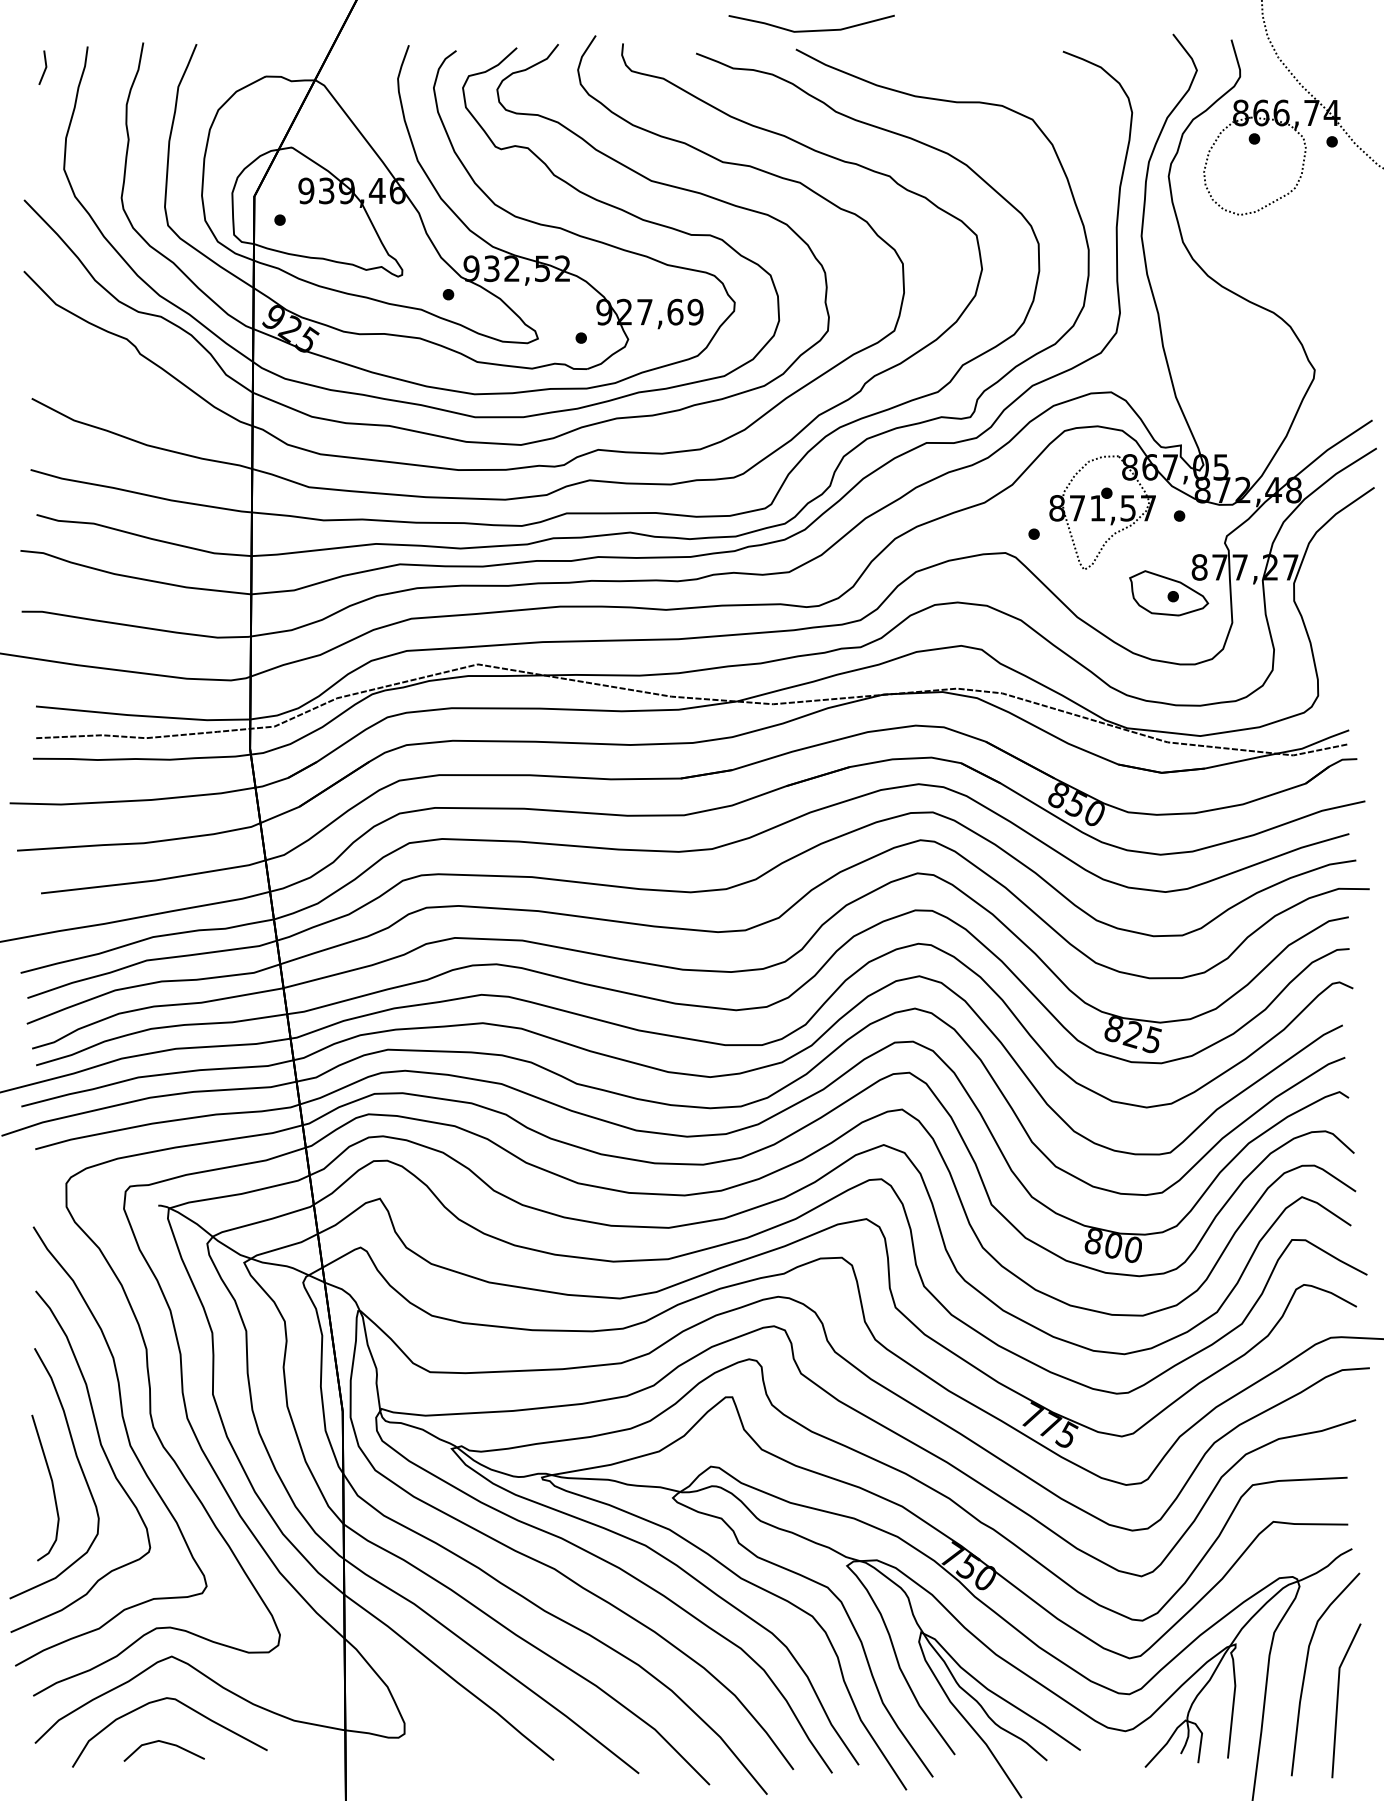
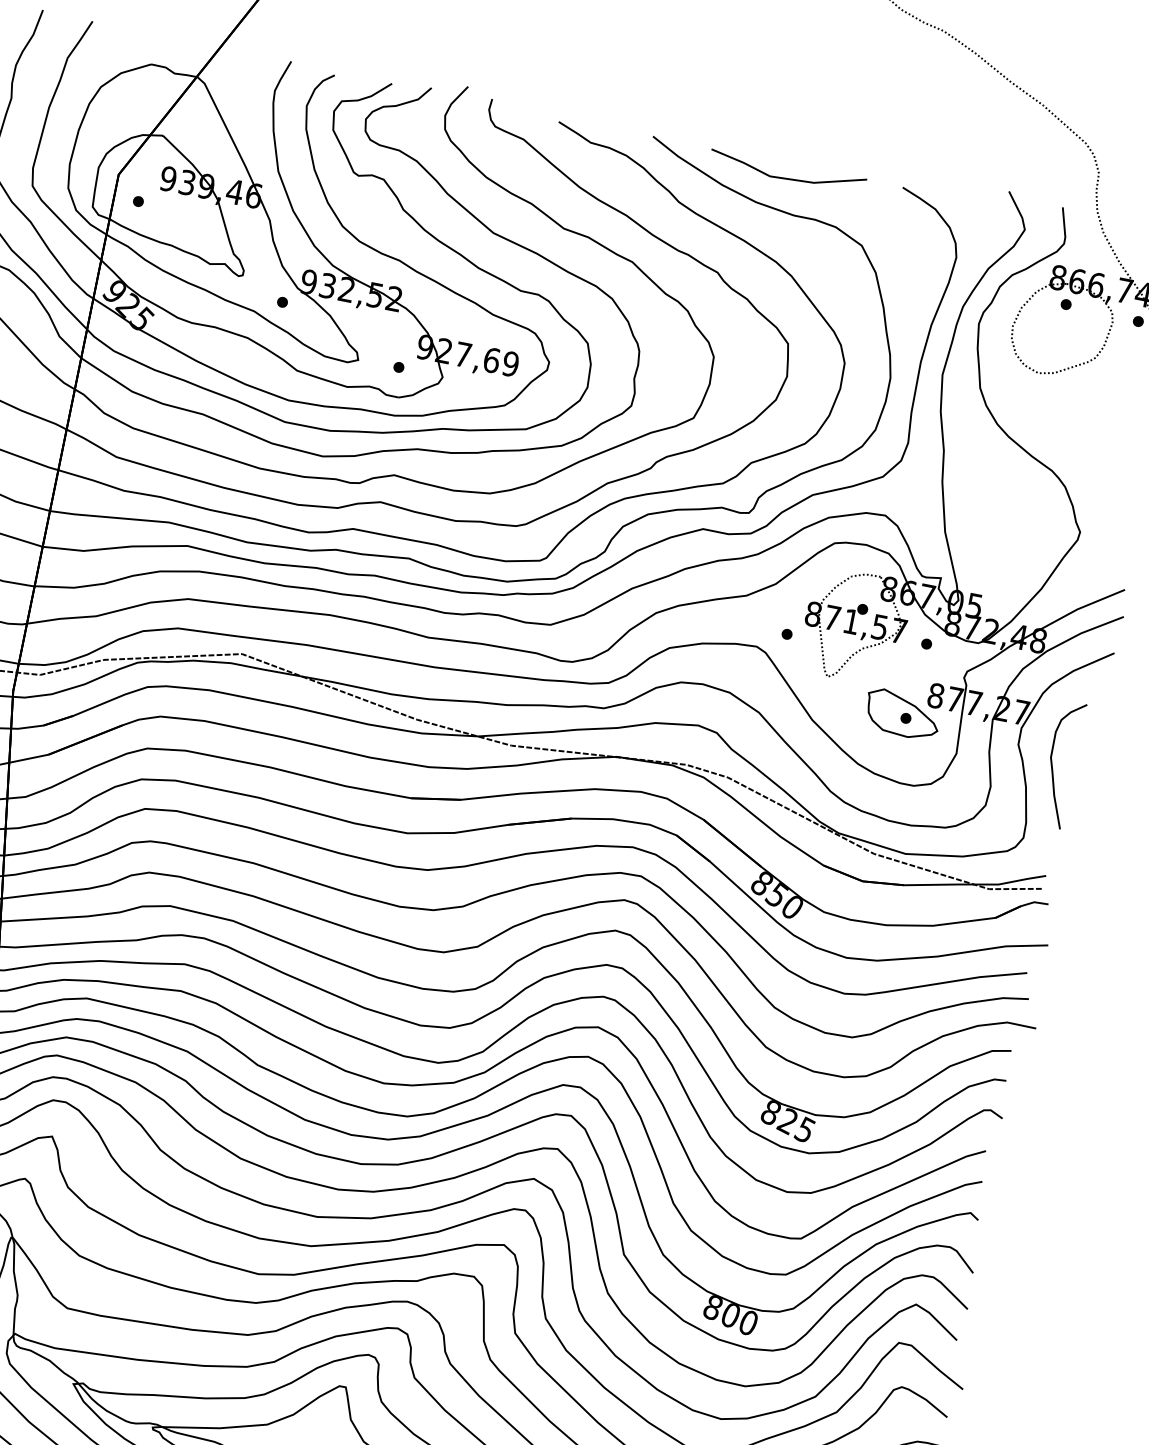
line: (811, 30) -> (786, 178), moved
curve: (1333, 614) -> (1052, 764), added

